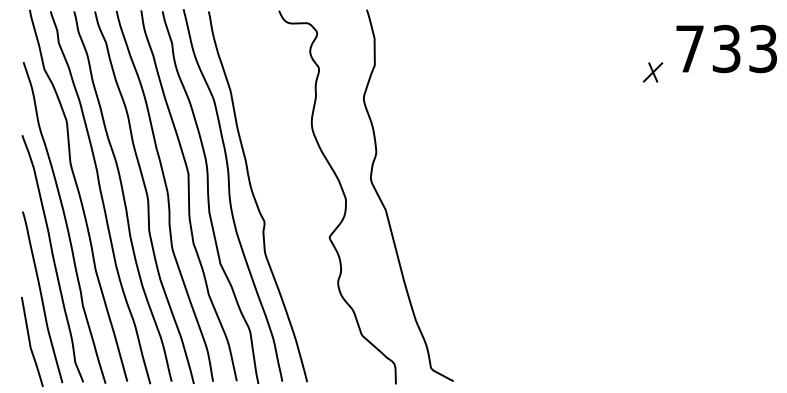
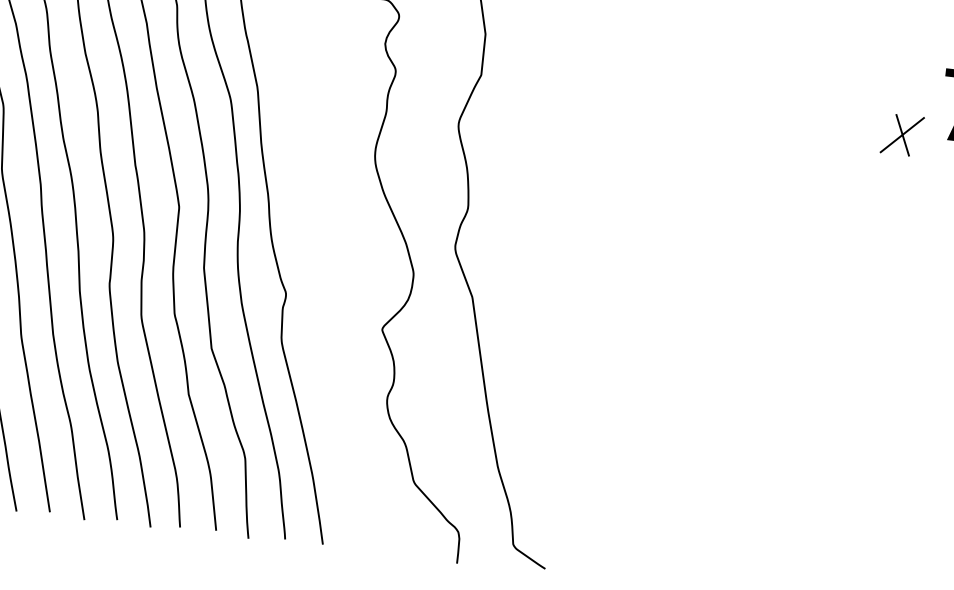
part: (652, 72) -> (901, 135), size x1.4

